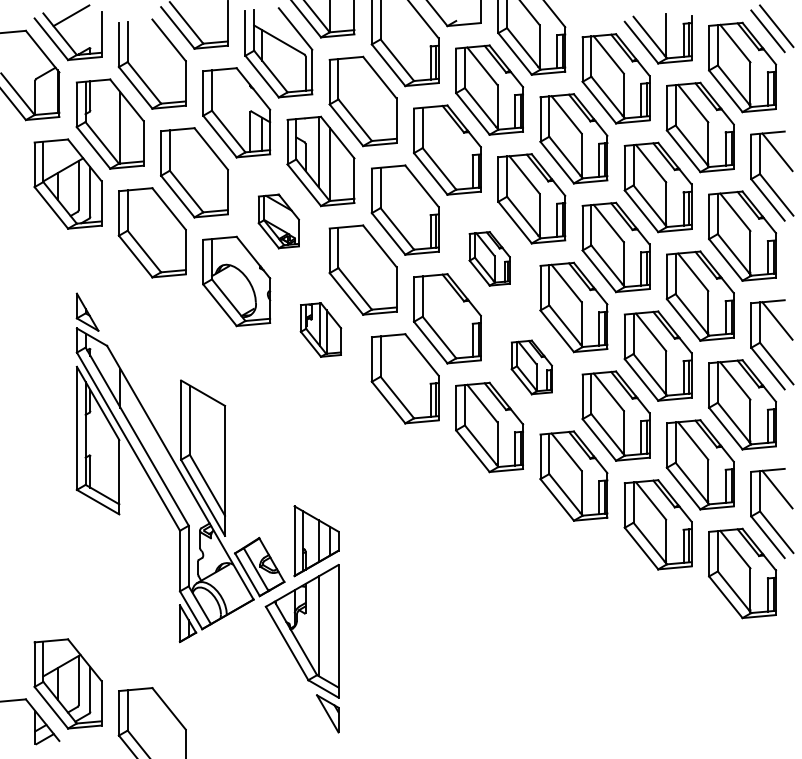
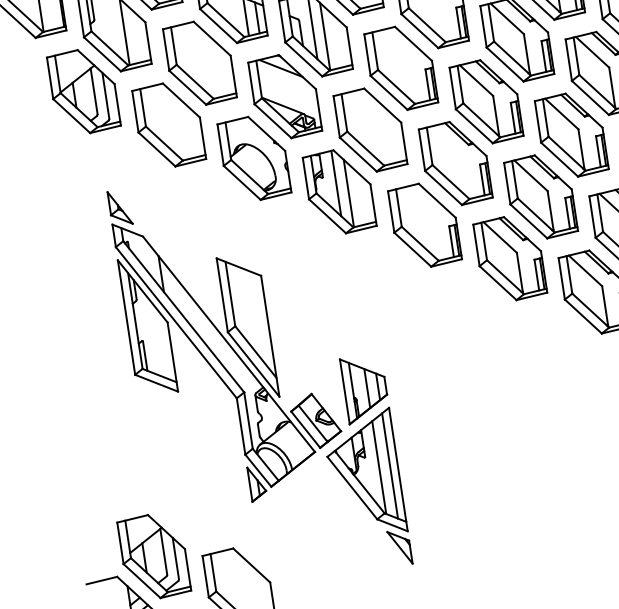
part: (278, 221) -> (284, 96), size x1.67
part: (489, 258) -> (486, 101), size x1.67
part: (320, 329) -> (339, 191), size x1.67
part: (531, 367) -> (540, 196), size x1.67
line: (330, 625) -> (390, 465), added

